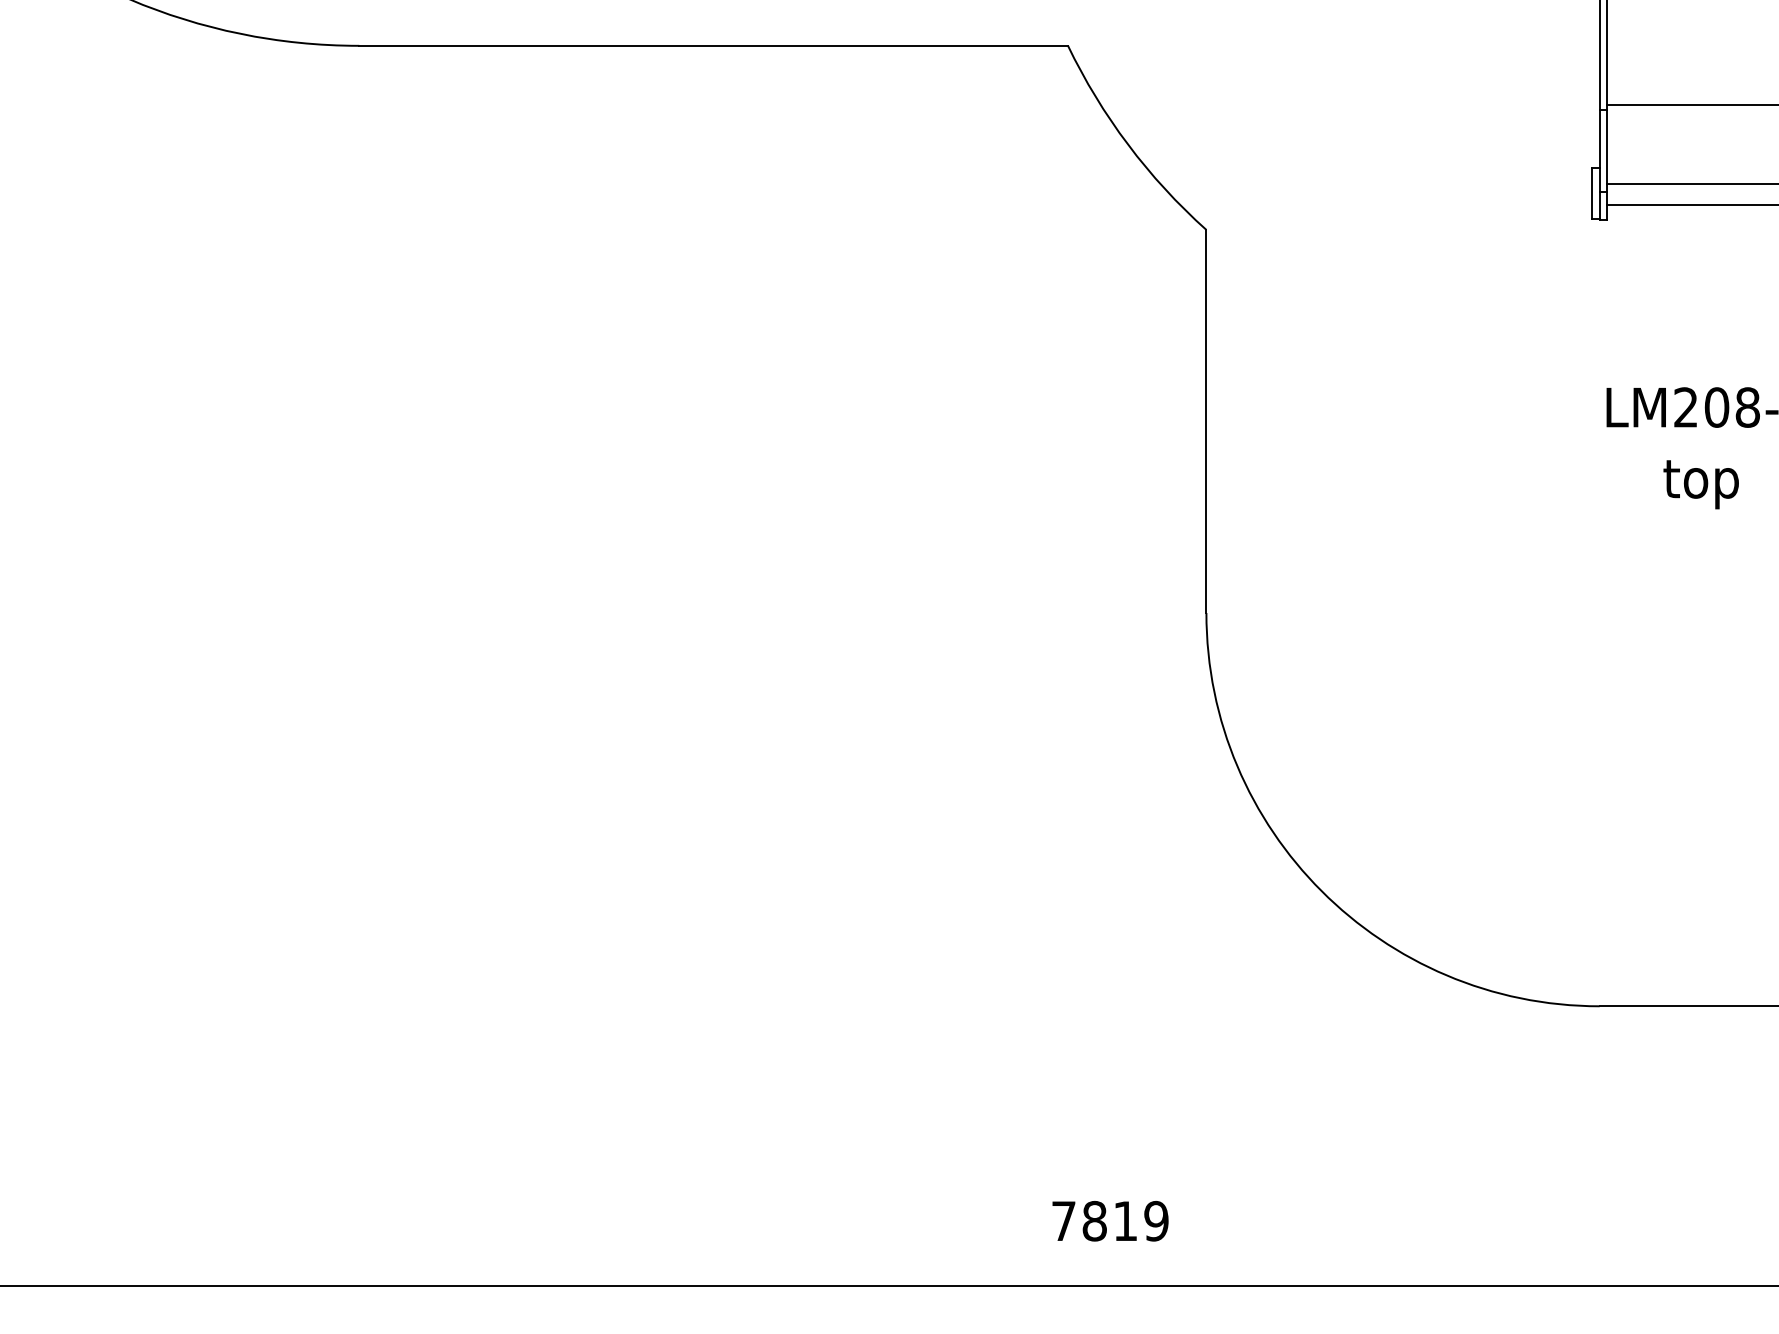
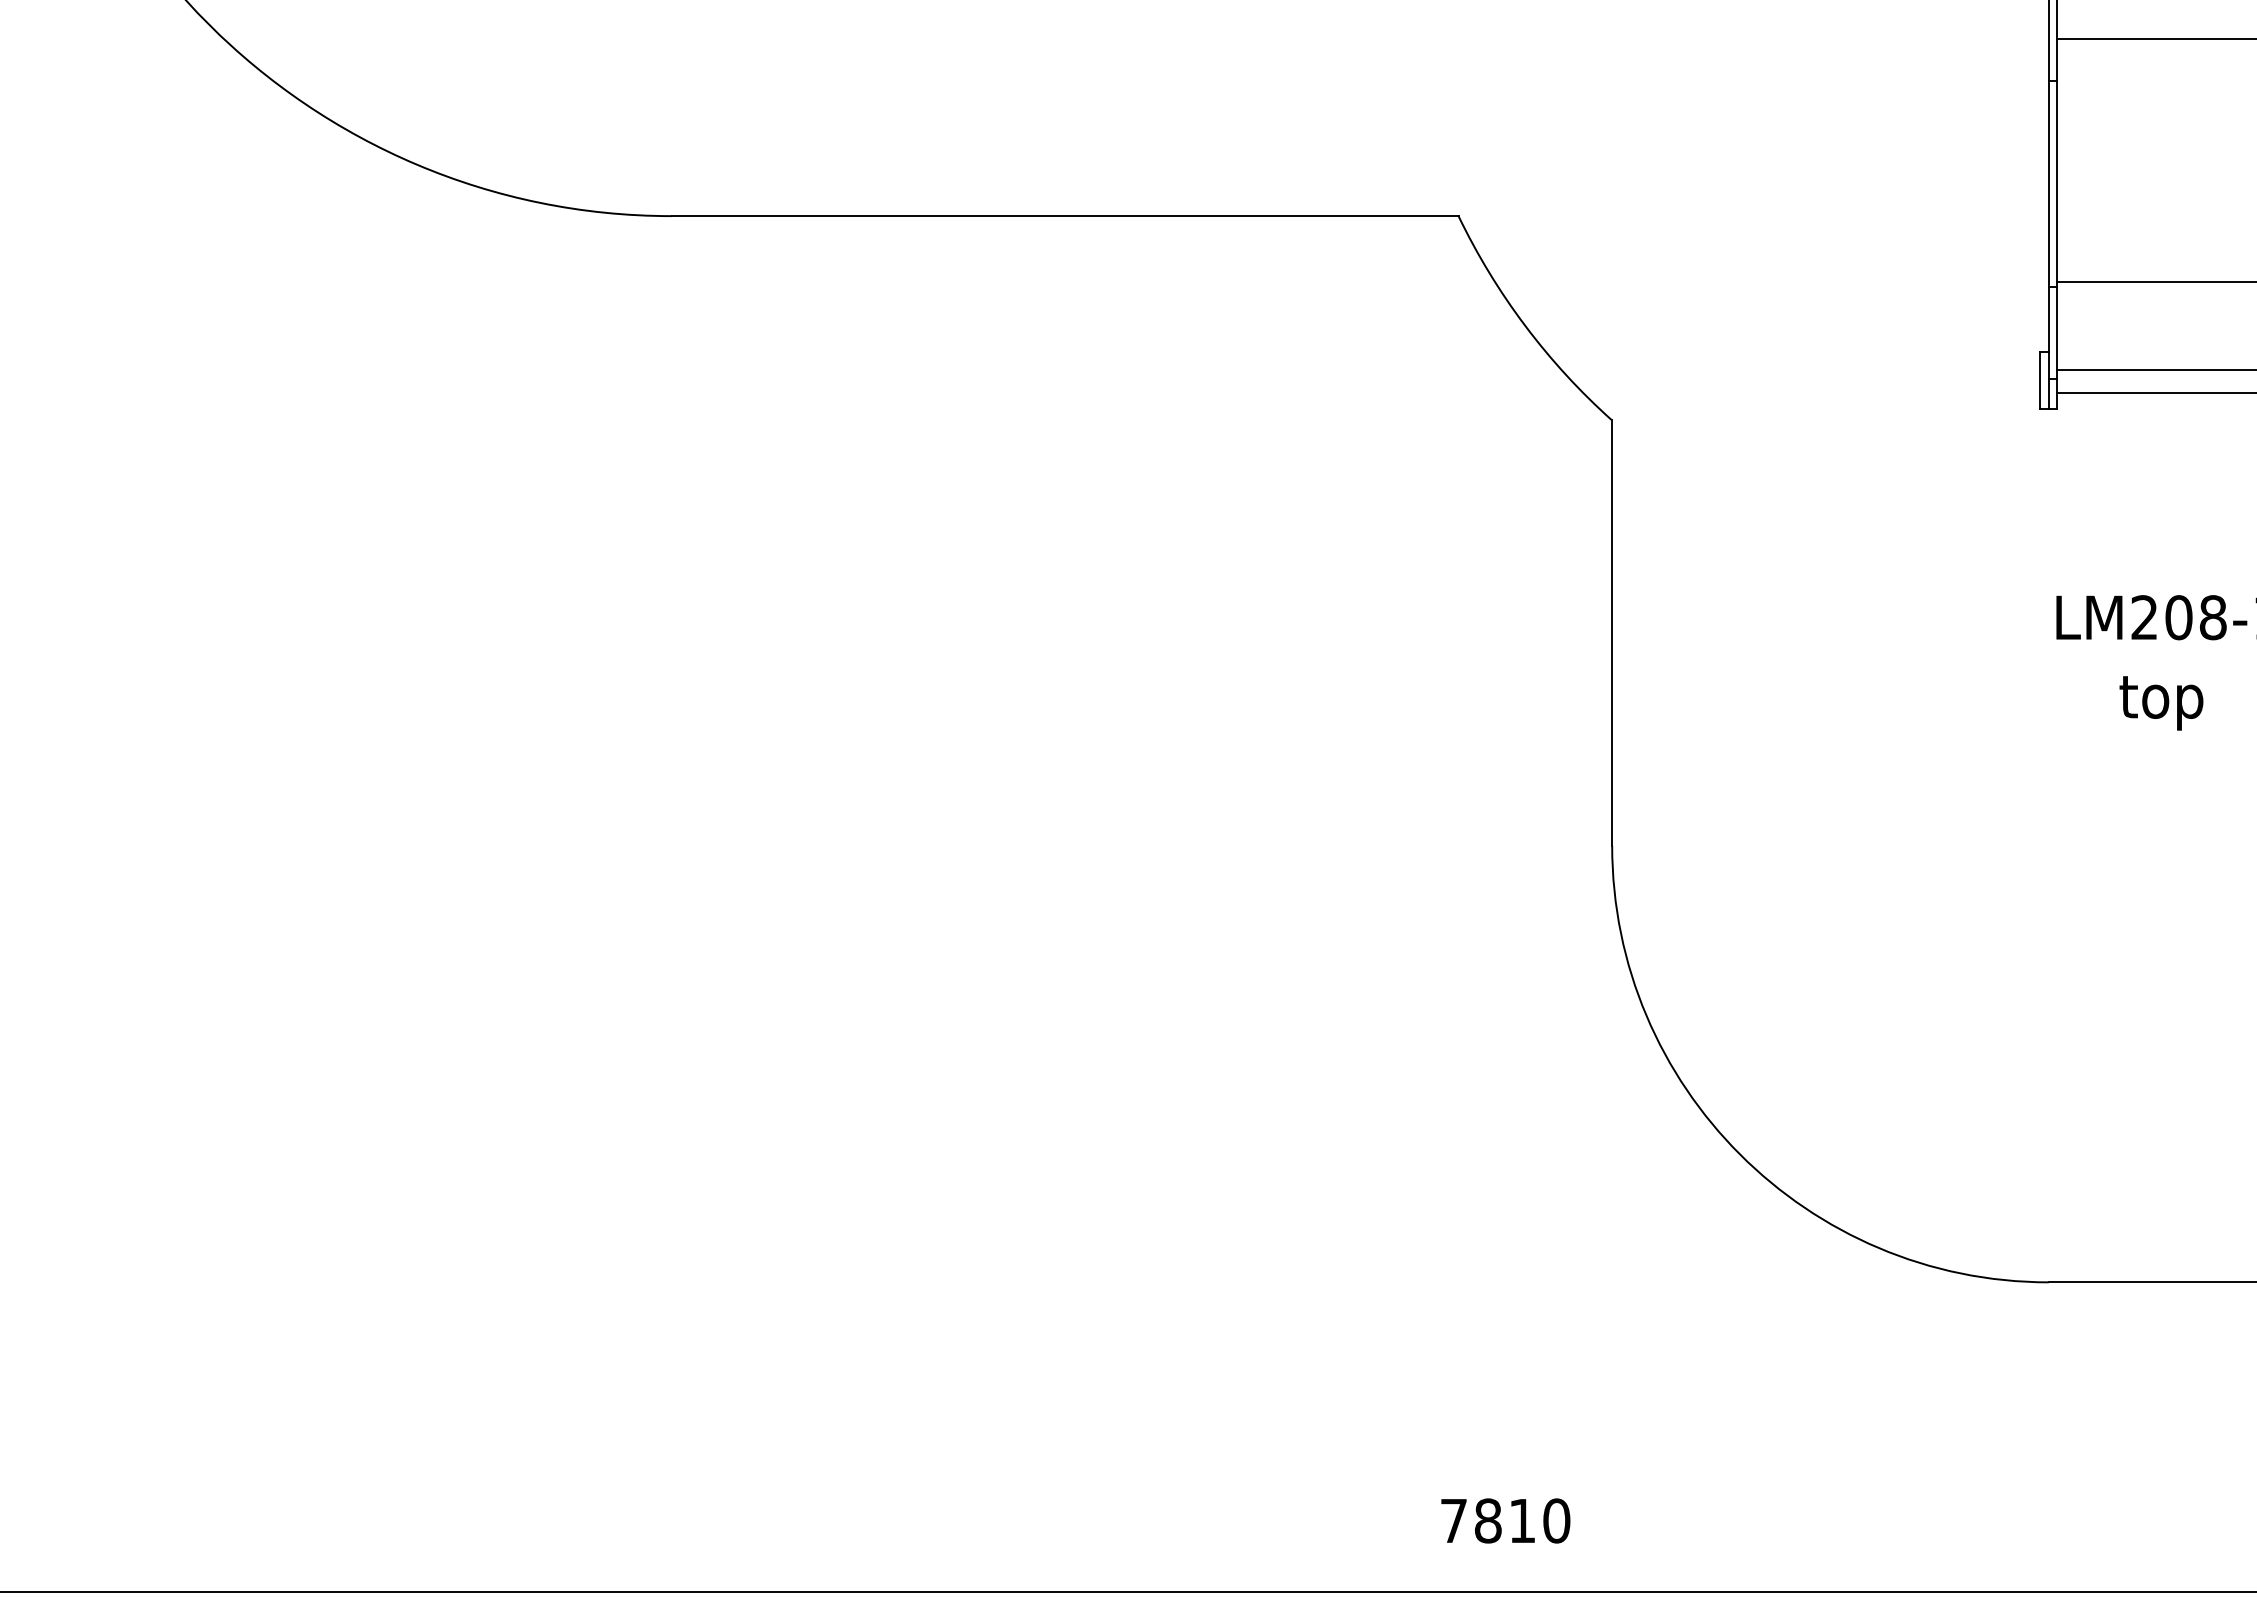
text: (1156, 1220) -> (1556, 1520), 7819 -> 7810

